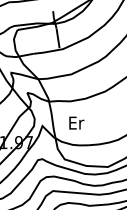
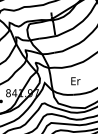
text: (76, 123) -> (75, 81), moved

